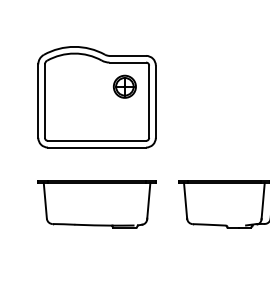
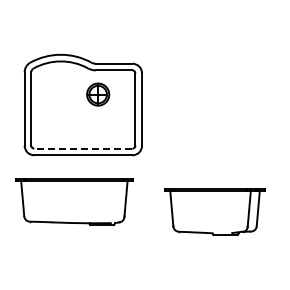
part: (125, 86) -> (98, 94), moved
line: (96, 140) -> (82, 148), solid -> dashed
part: (97, 203) -> (74, 201), moved

